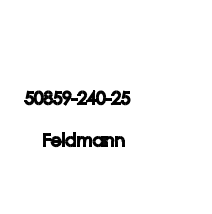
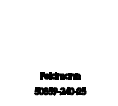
part: (77, 98) -> (60, 91), moved

